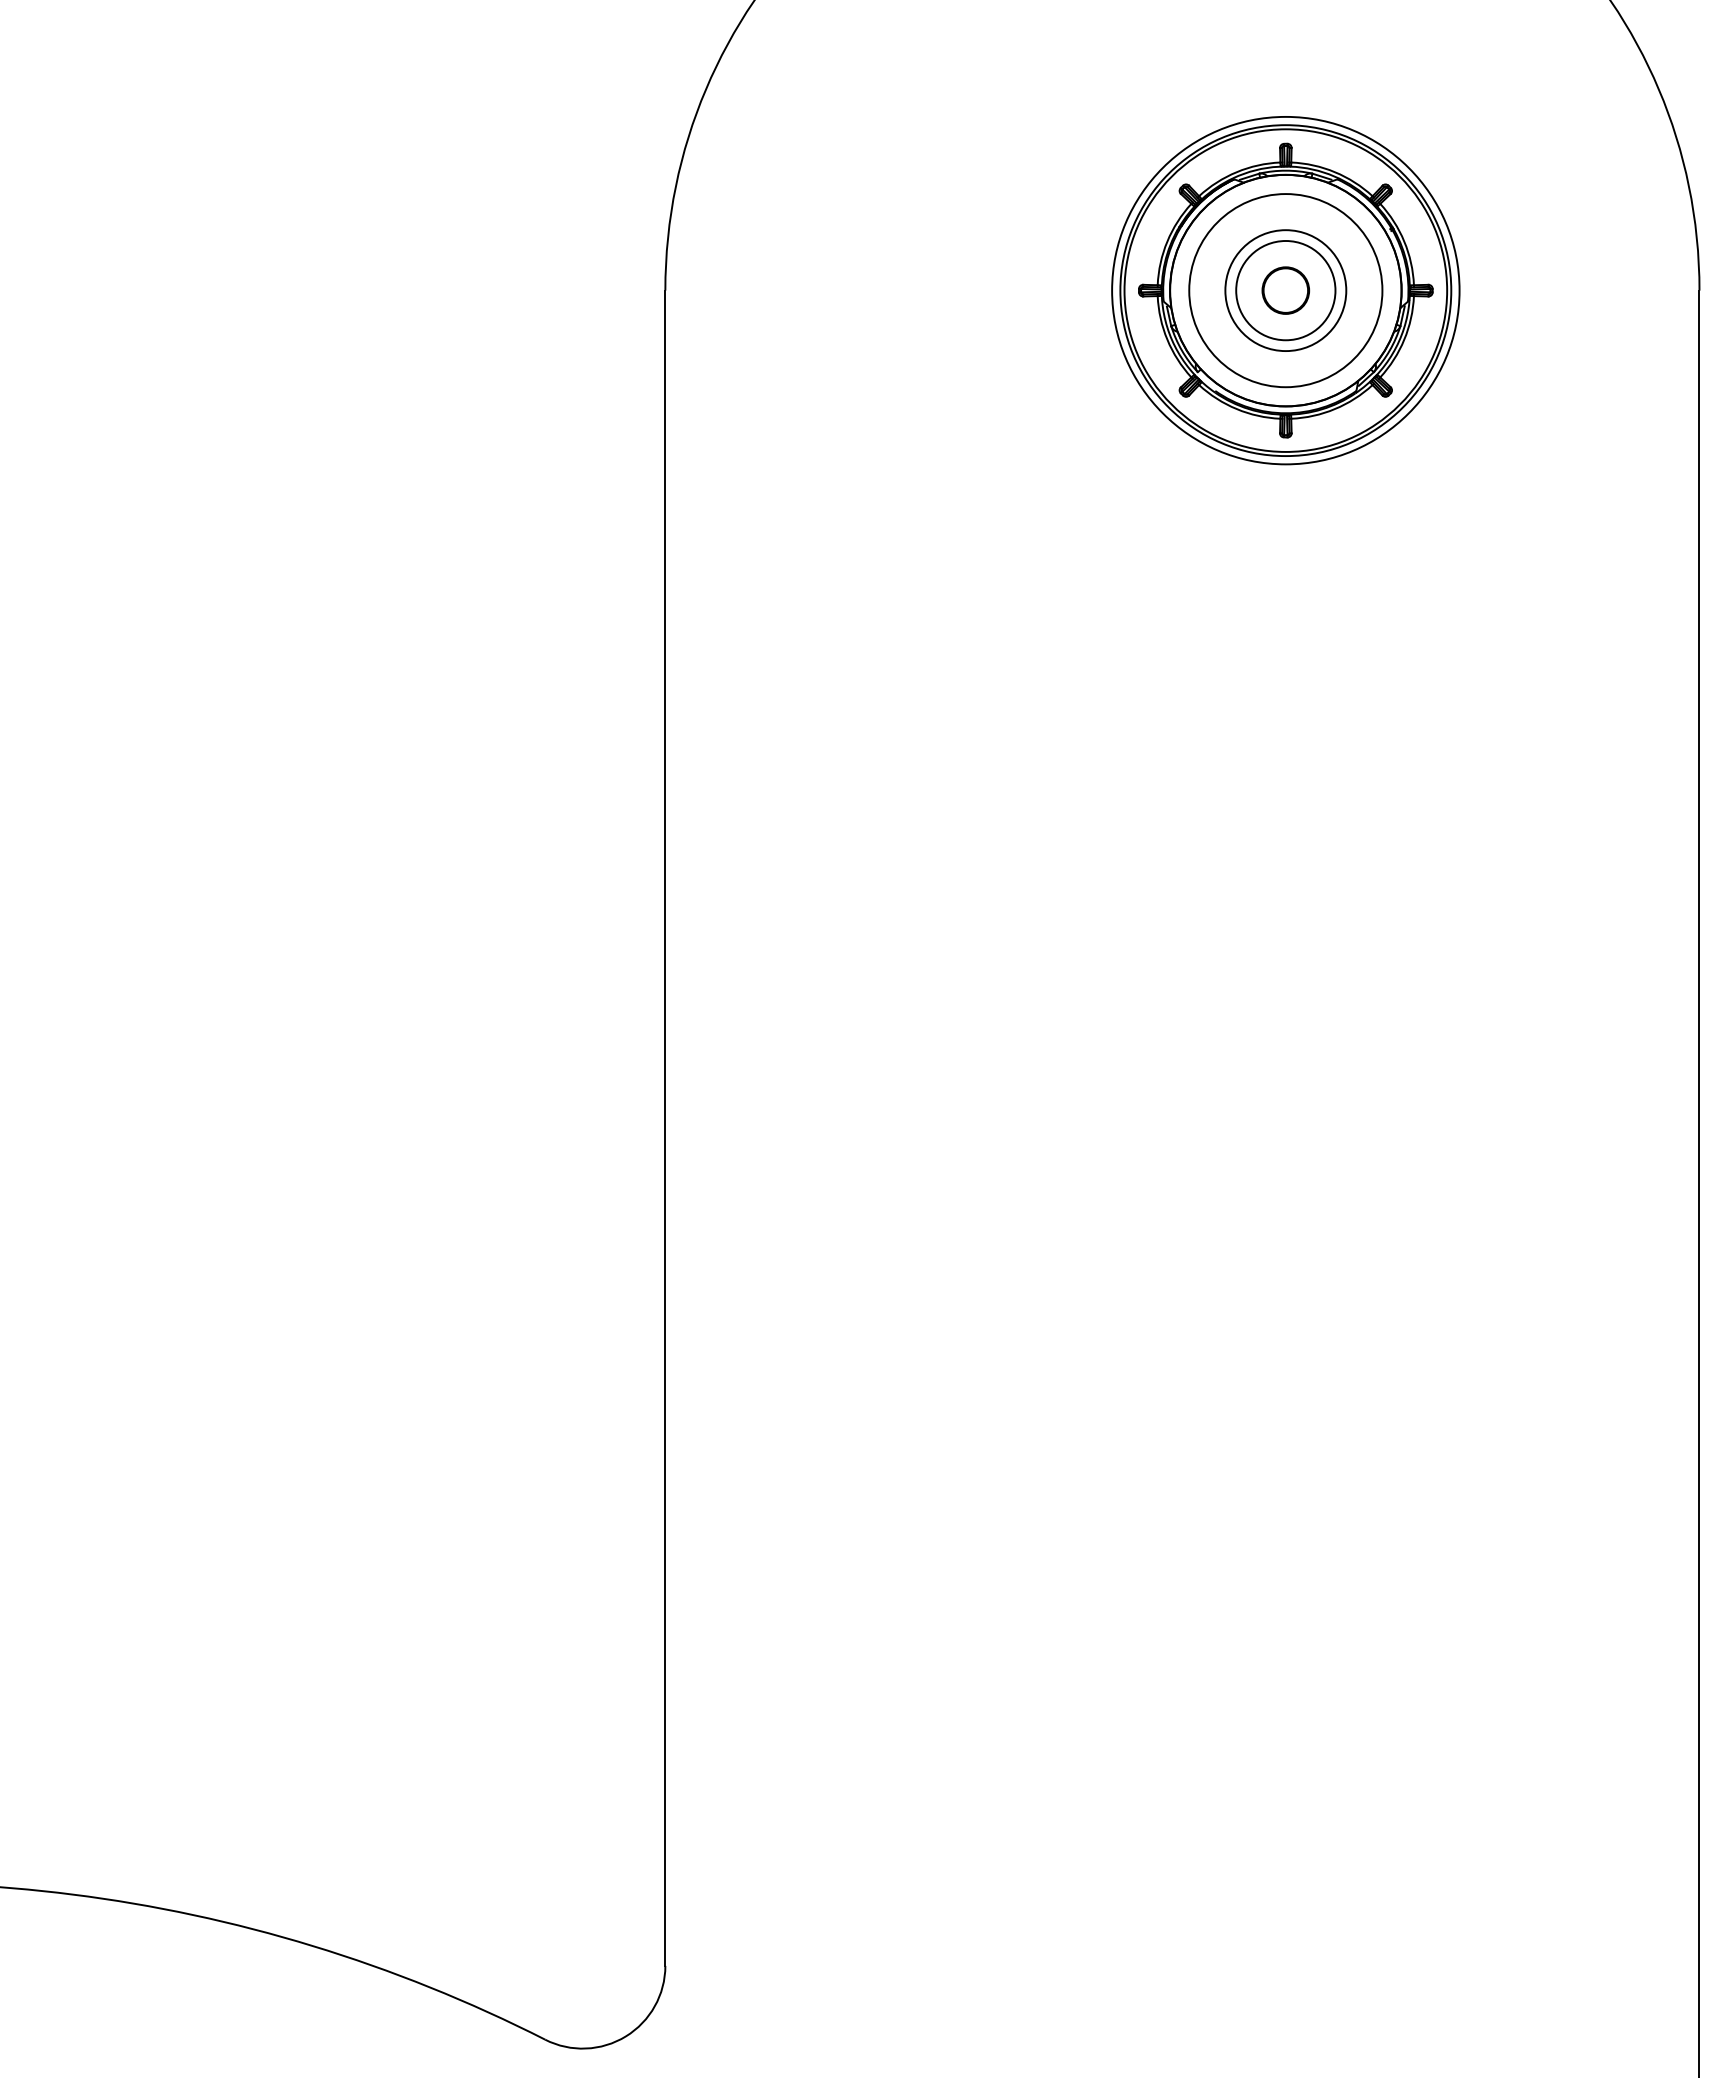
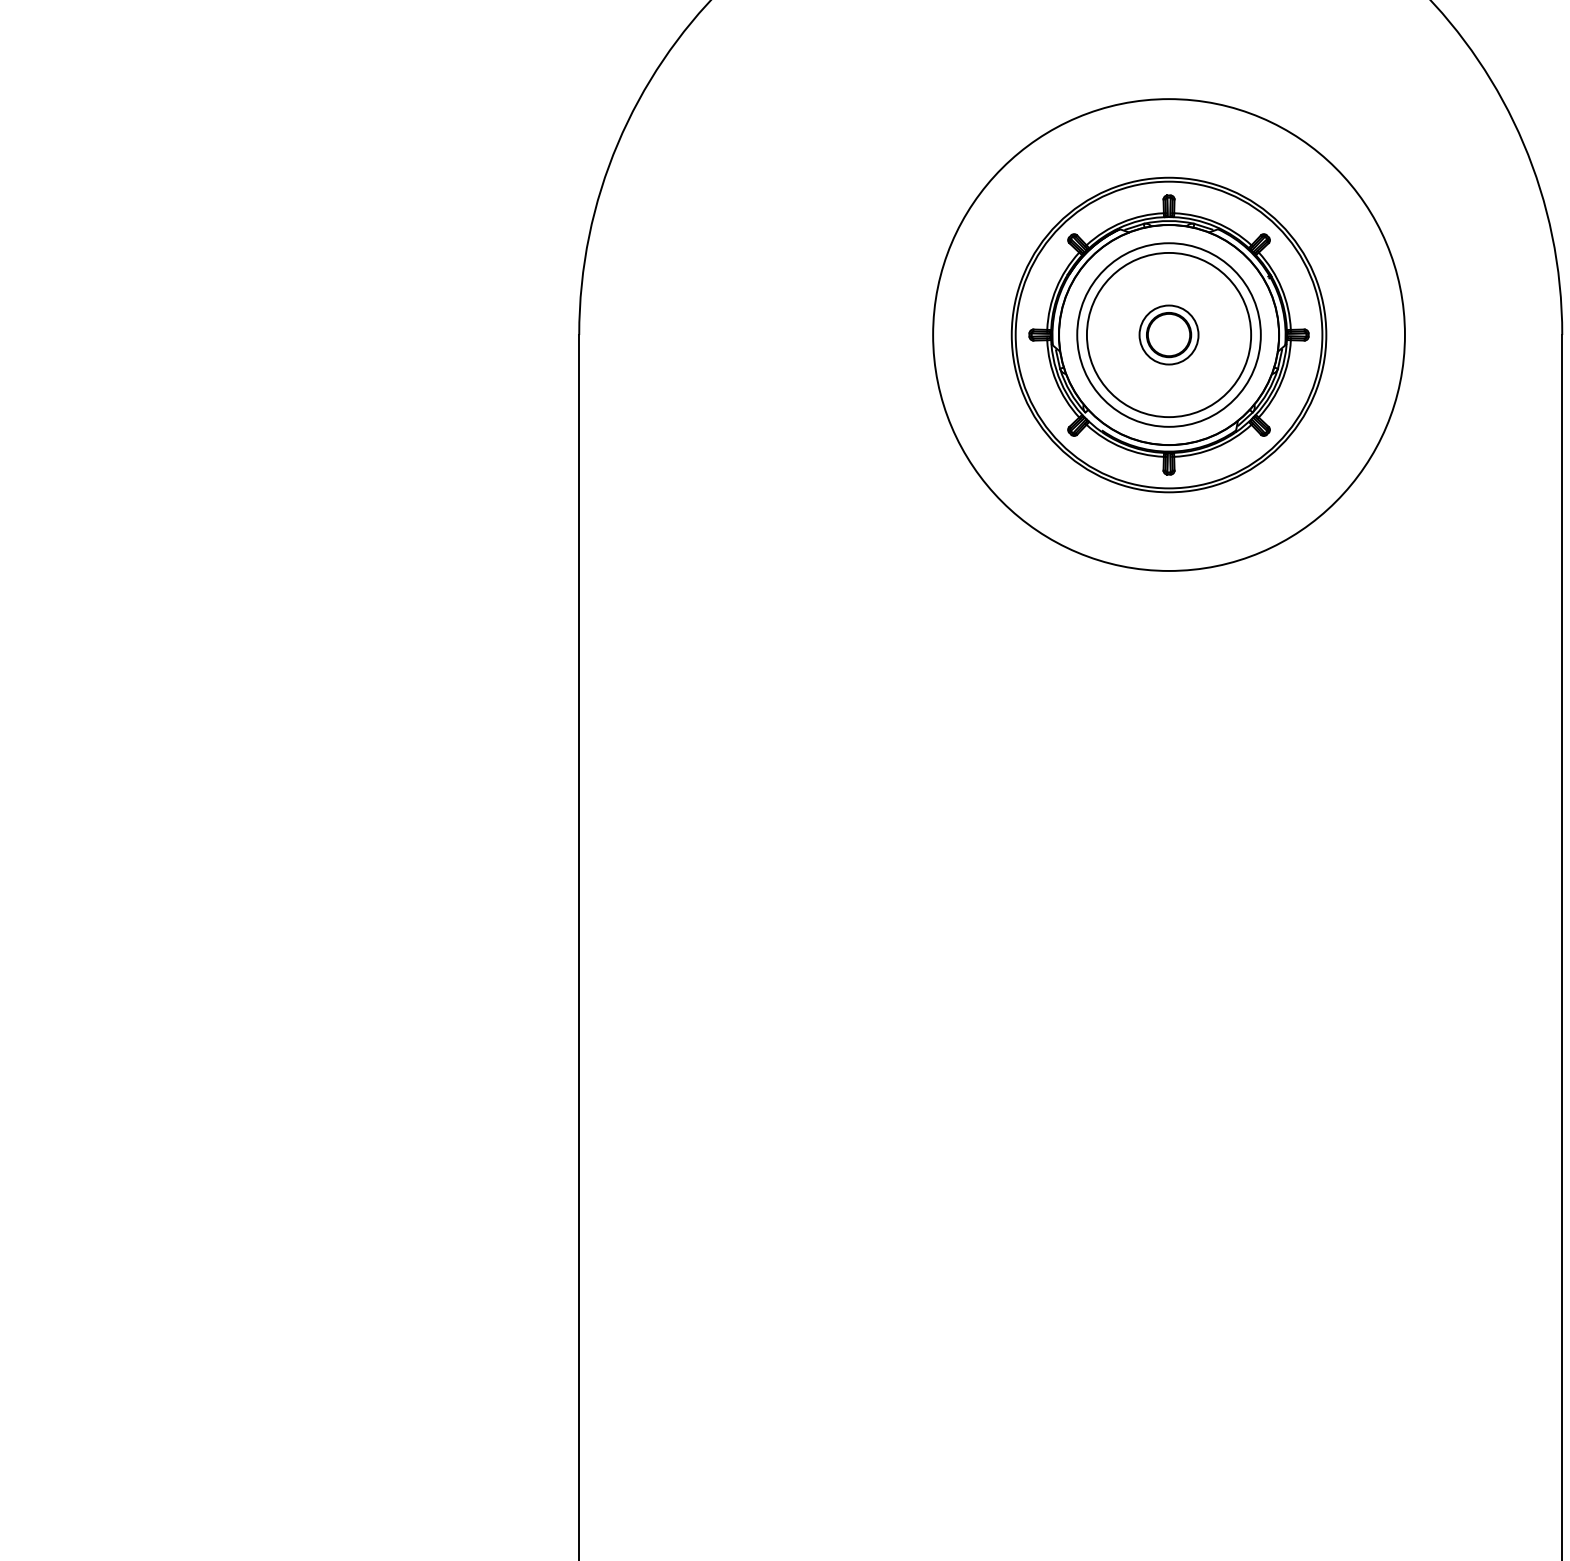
circle: (1285, 290) -> (1168, 334), size x0.62
circle: (1285, 290) -> (1168, 334), size x1.43
circle: (1285, 290) -> (1168, 334), size x1.43

